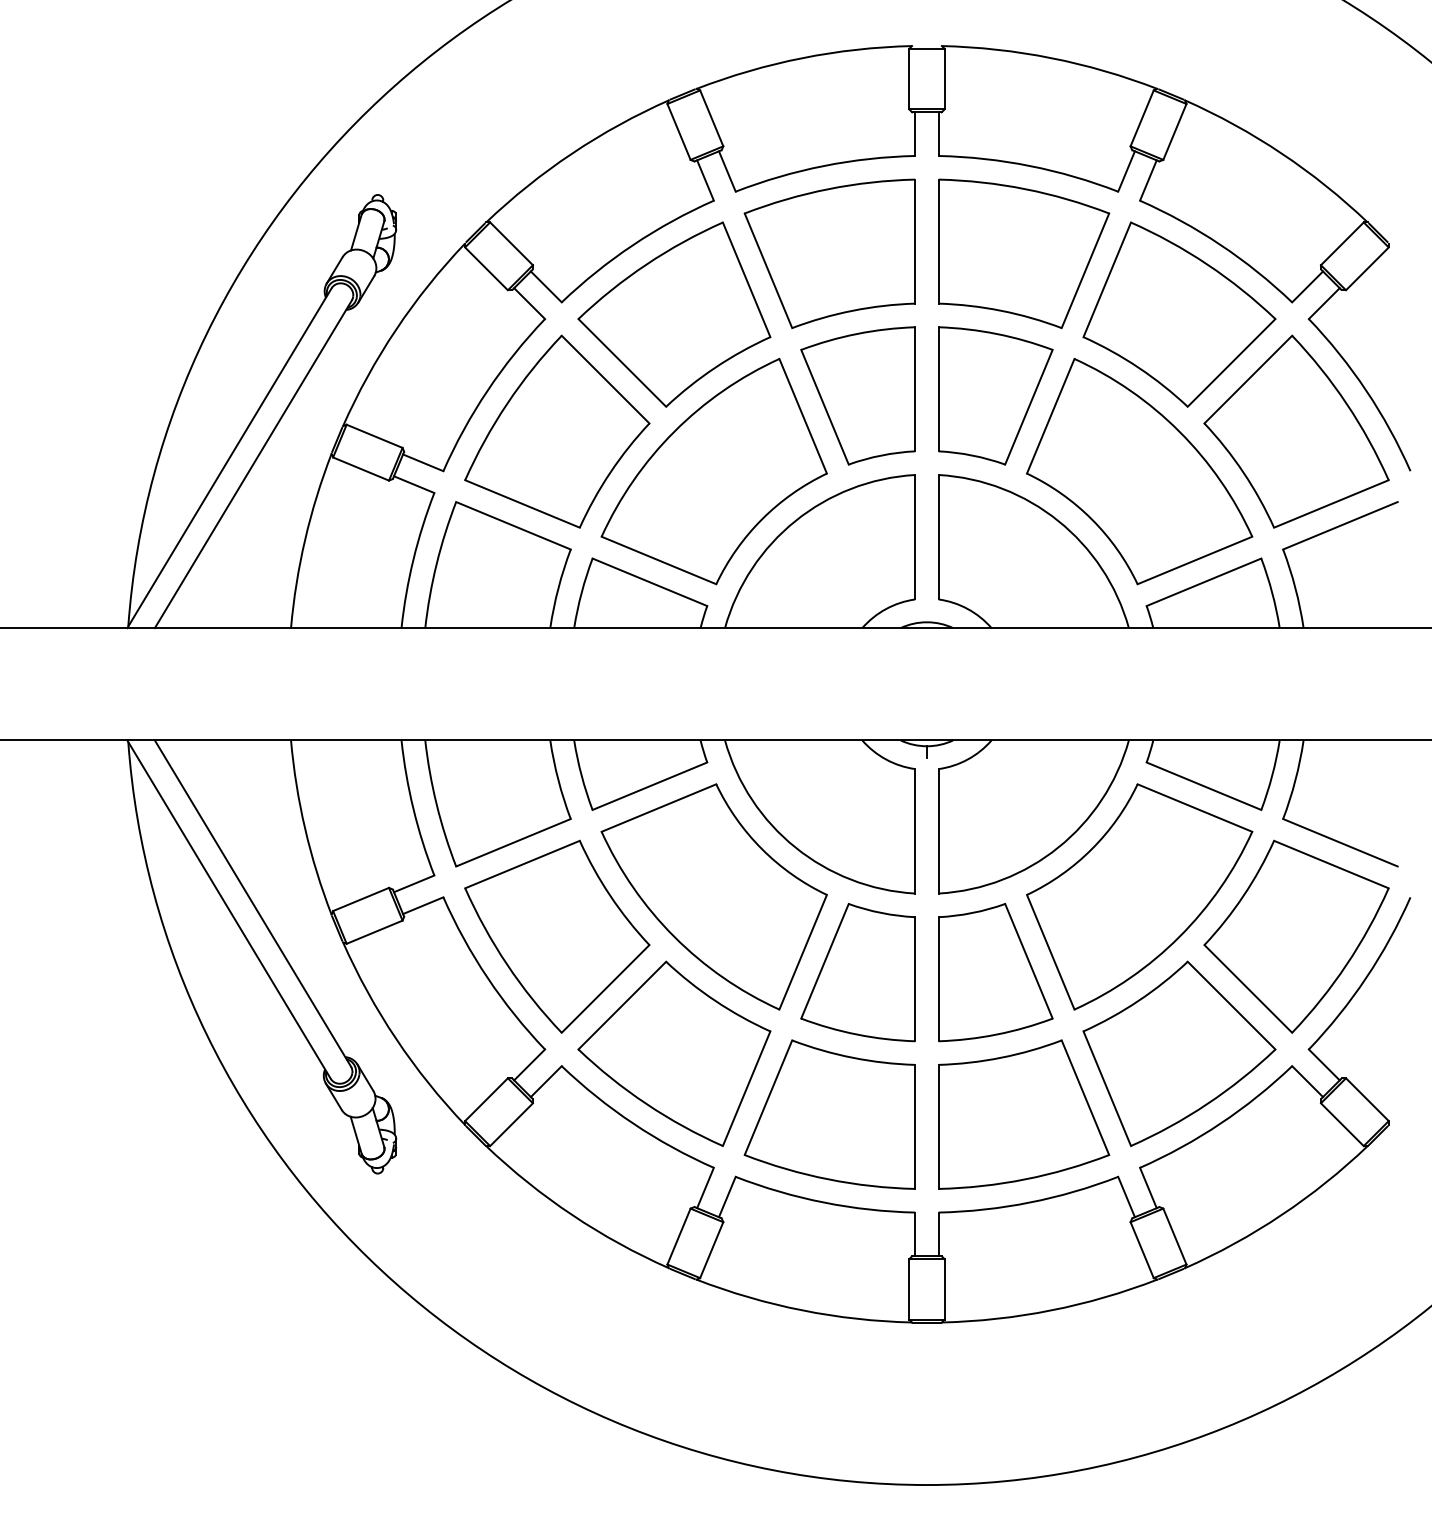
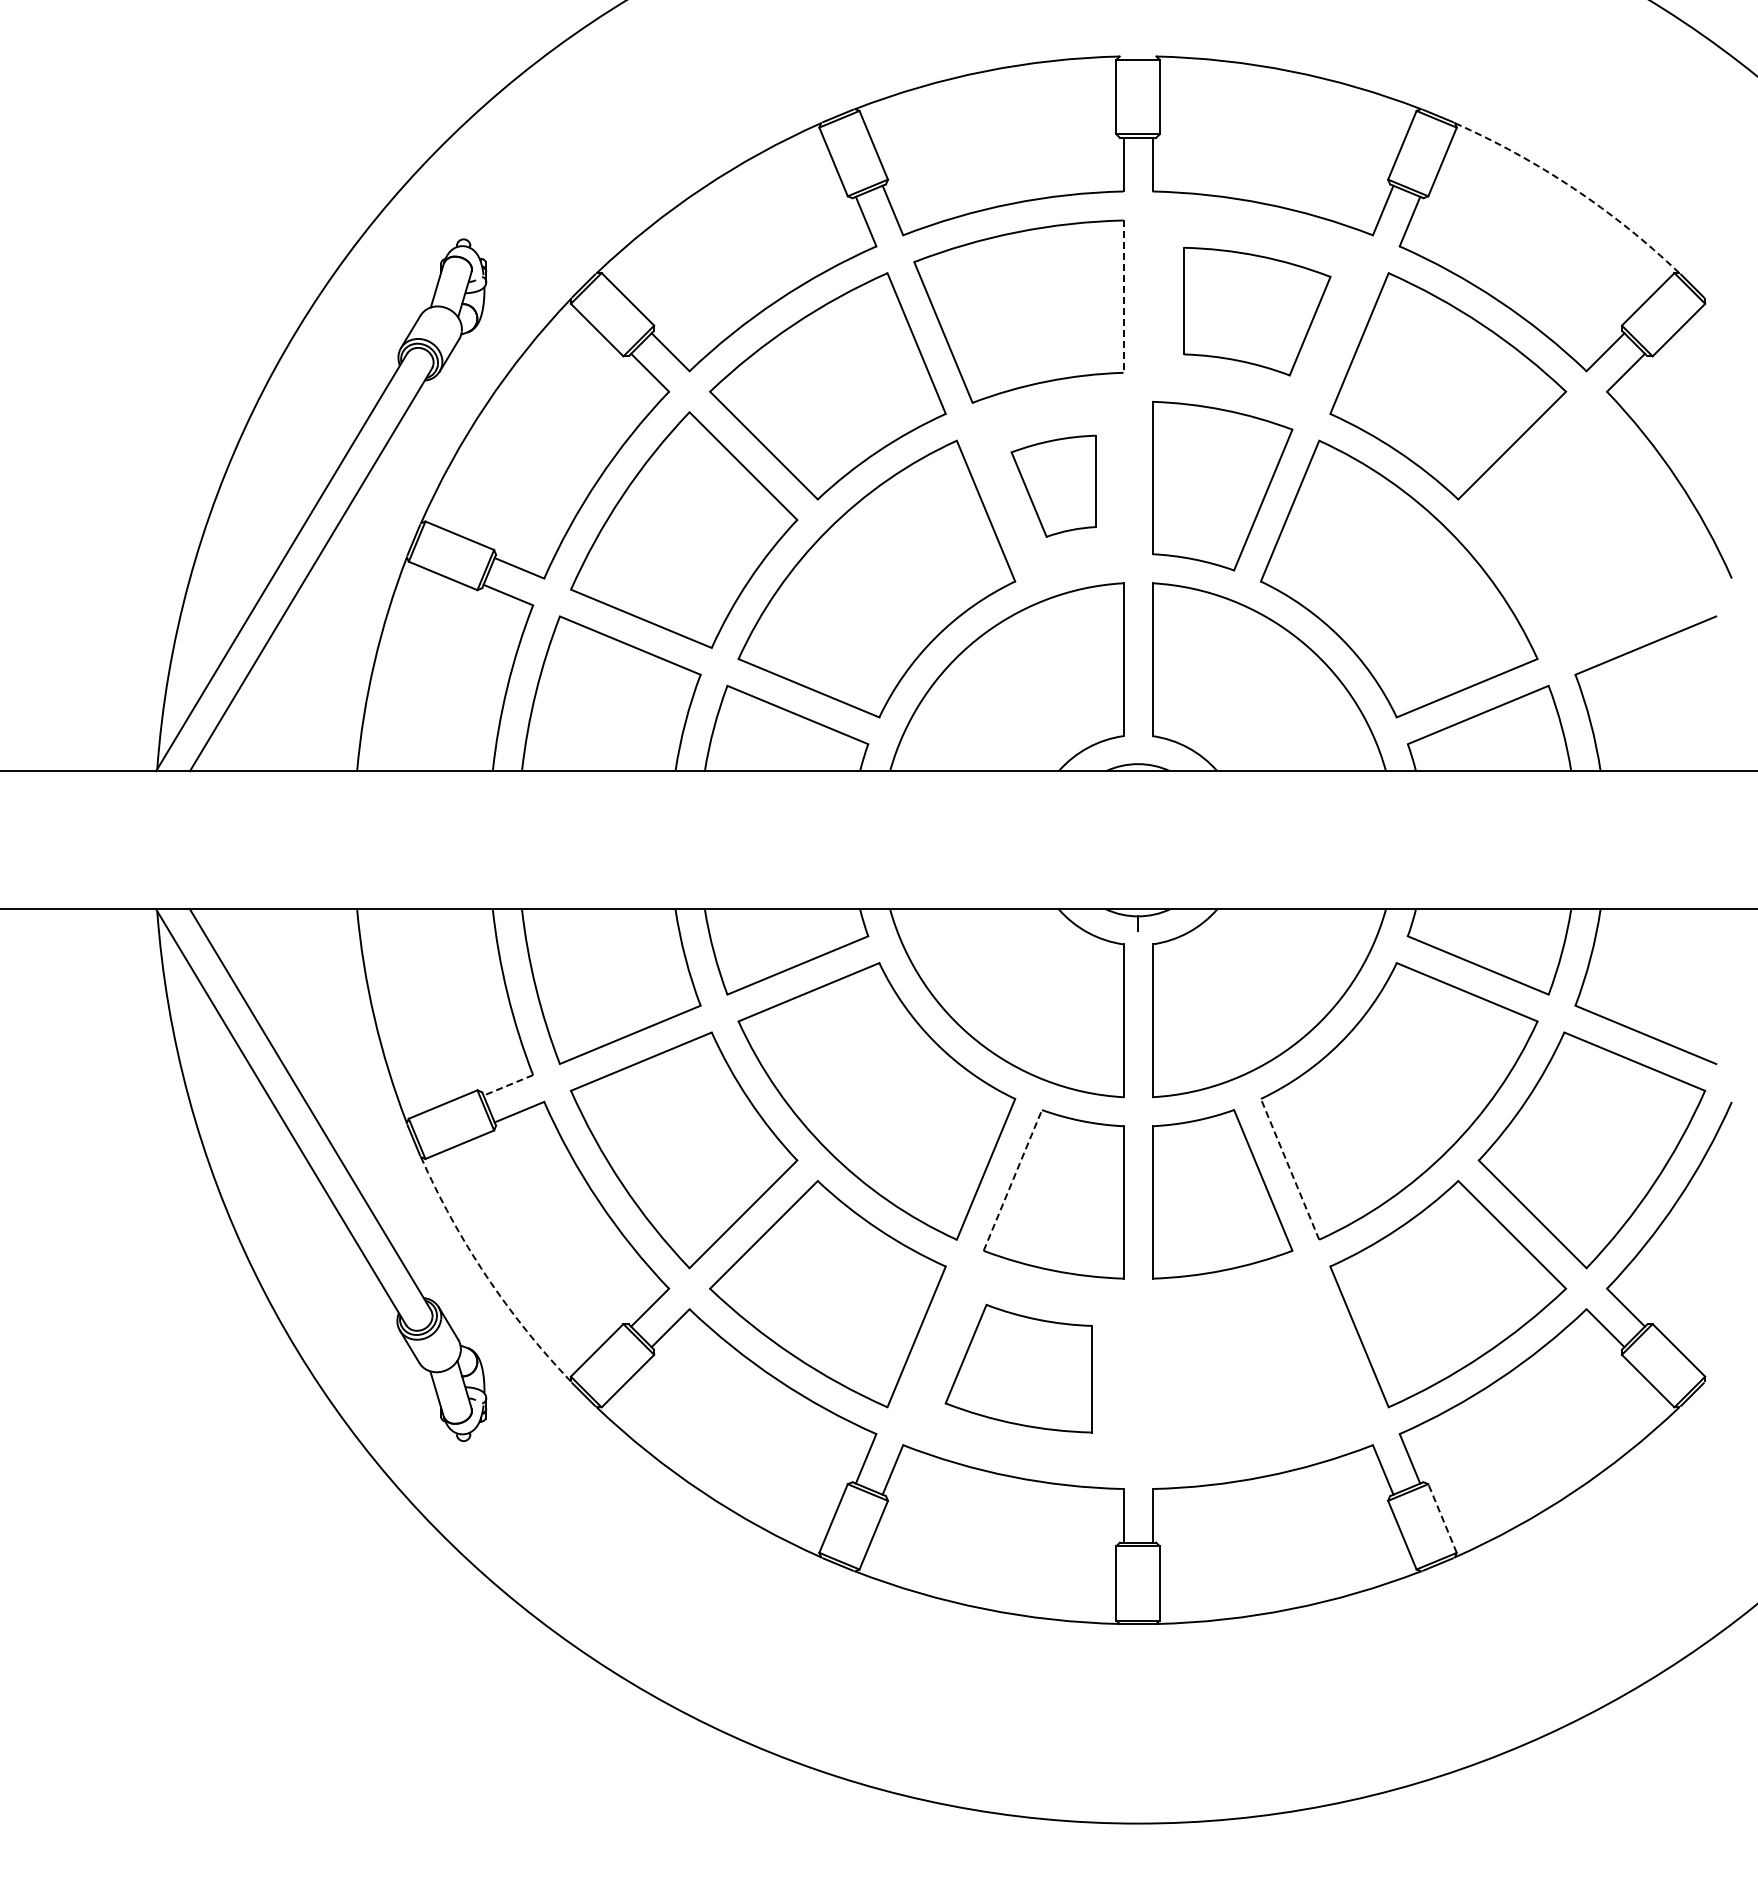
arc: (1281, 153) -> (1573, 188), solid -> dashed
line: (915, 242) -> (1123, 297), solid -> dashed
part: (1024, 253) -> (1257, 311), size x0.7
part: (858, 396) -> (1053, 486), size x0.6
part: (1296, 431) -> (1591, 529), removed
line: (414, 883) -> (508, 1085), solid -> dashed
line: (1050, 951) -> (1289, 1168), solid -> dashed
line: (825, 960) -> (1013, 1179), solid -> dashed
arc: (396, 1038) -> (486, 1275), solid -> dashed
part: (829, 1114) -> (1018, 1368), size x0.7
part: (1024, 1114) -> (1257, 1368), removed
line: (1174, 1236) -> (1442, 1518), solid -> dashed

